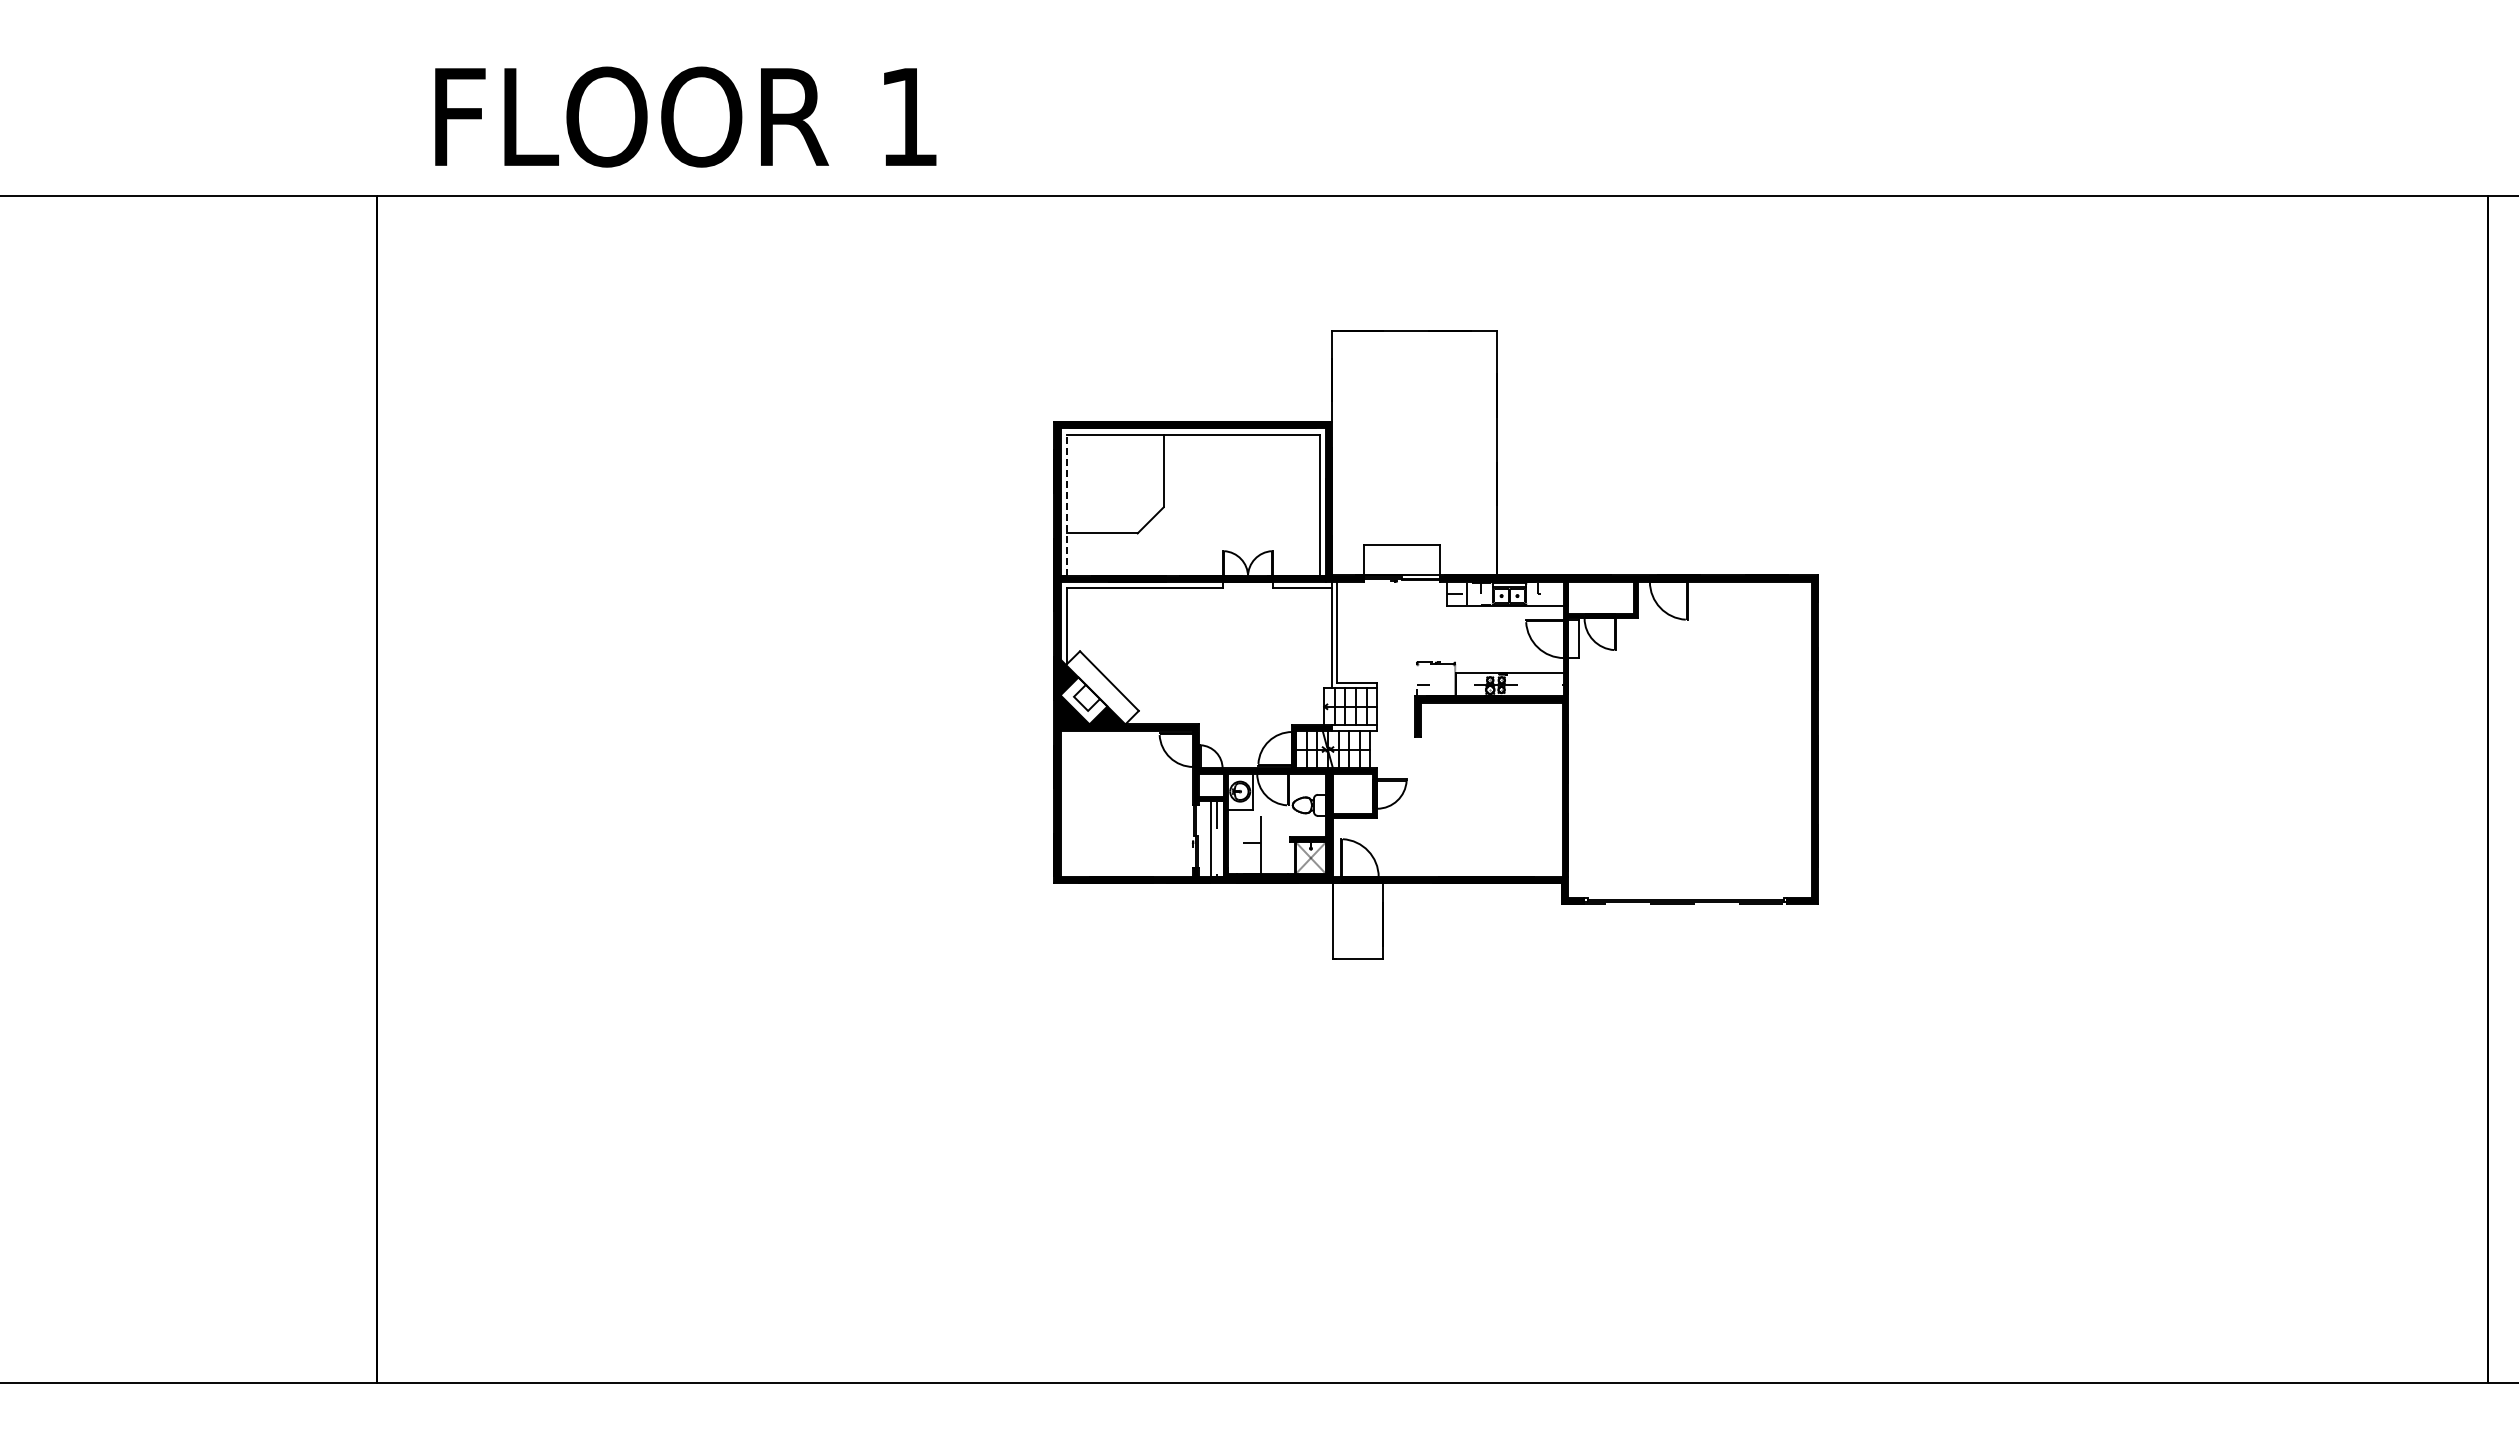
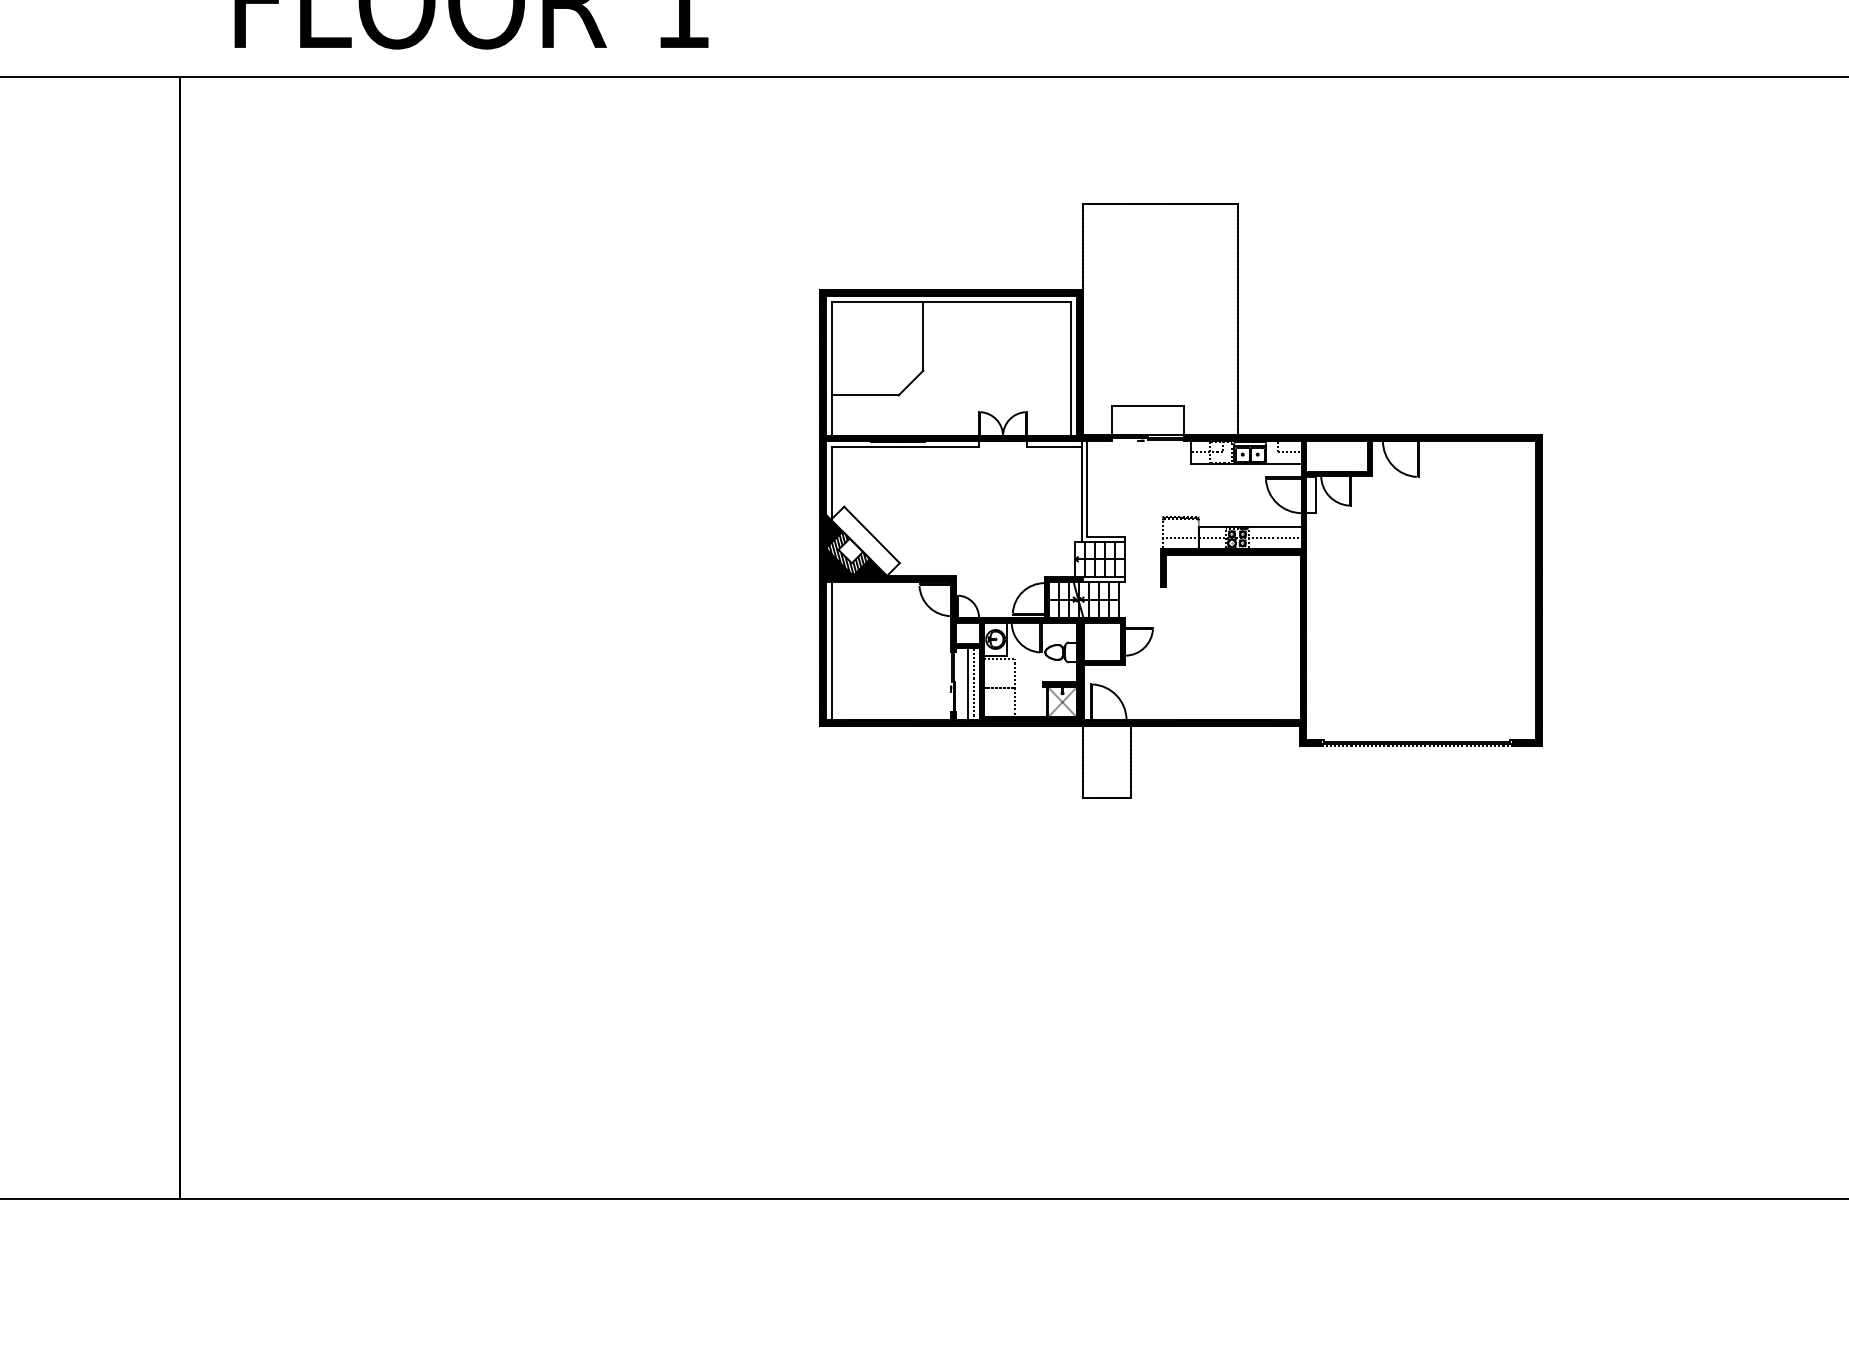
line: (1066, 505) -> (831, 368), dashed -> solid
hatch: (1083, 700) -> (847, 553), added
line: (1066, 803) -> (831, 650), added

